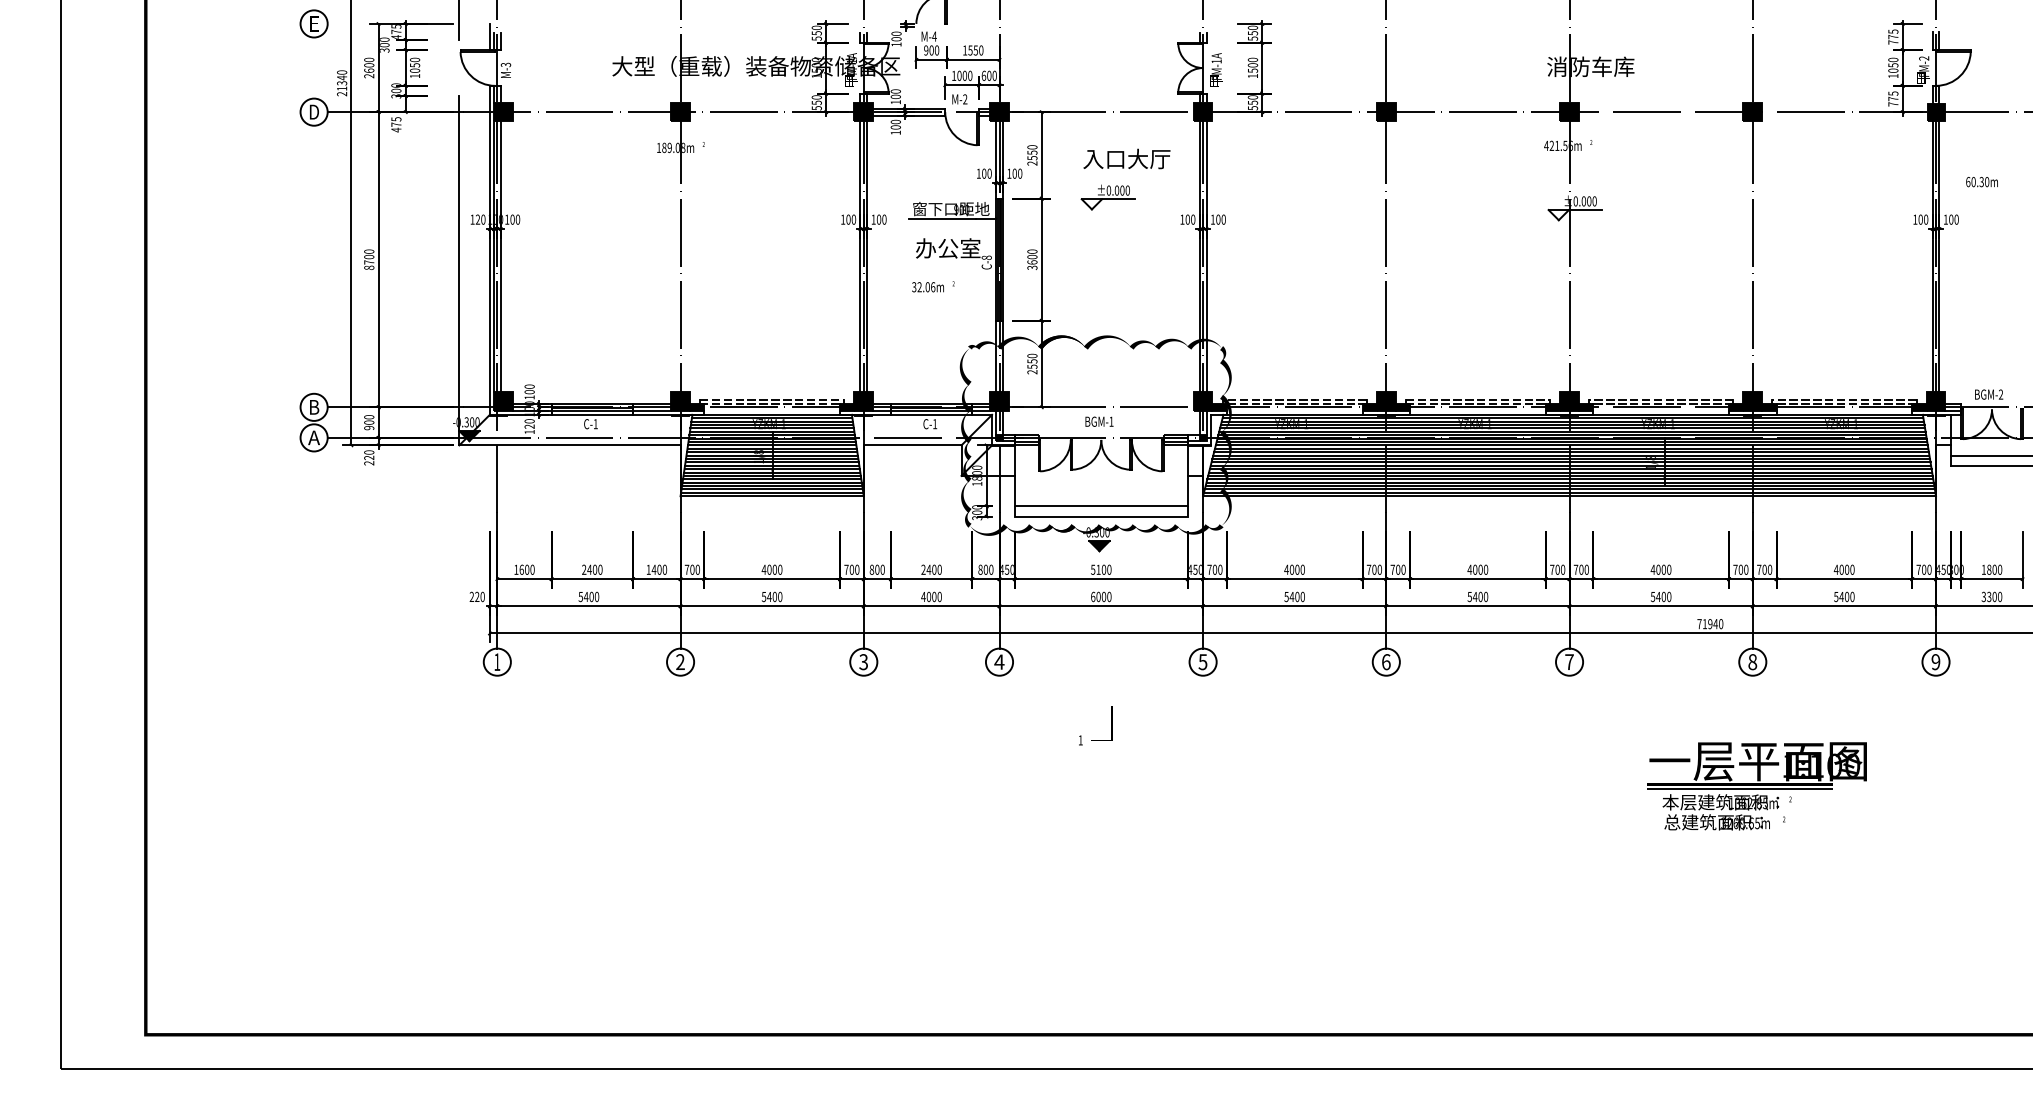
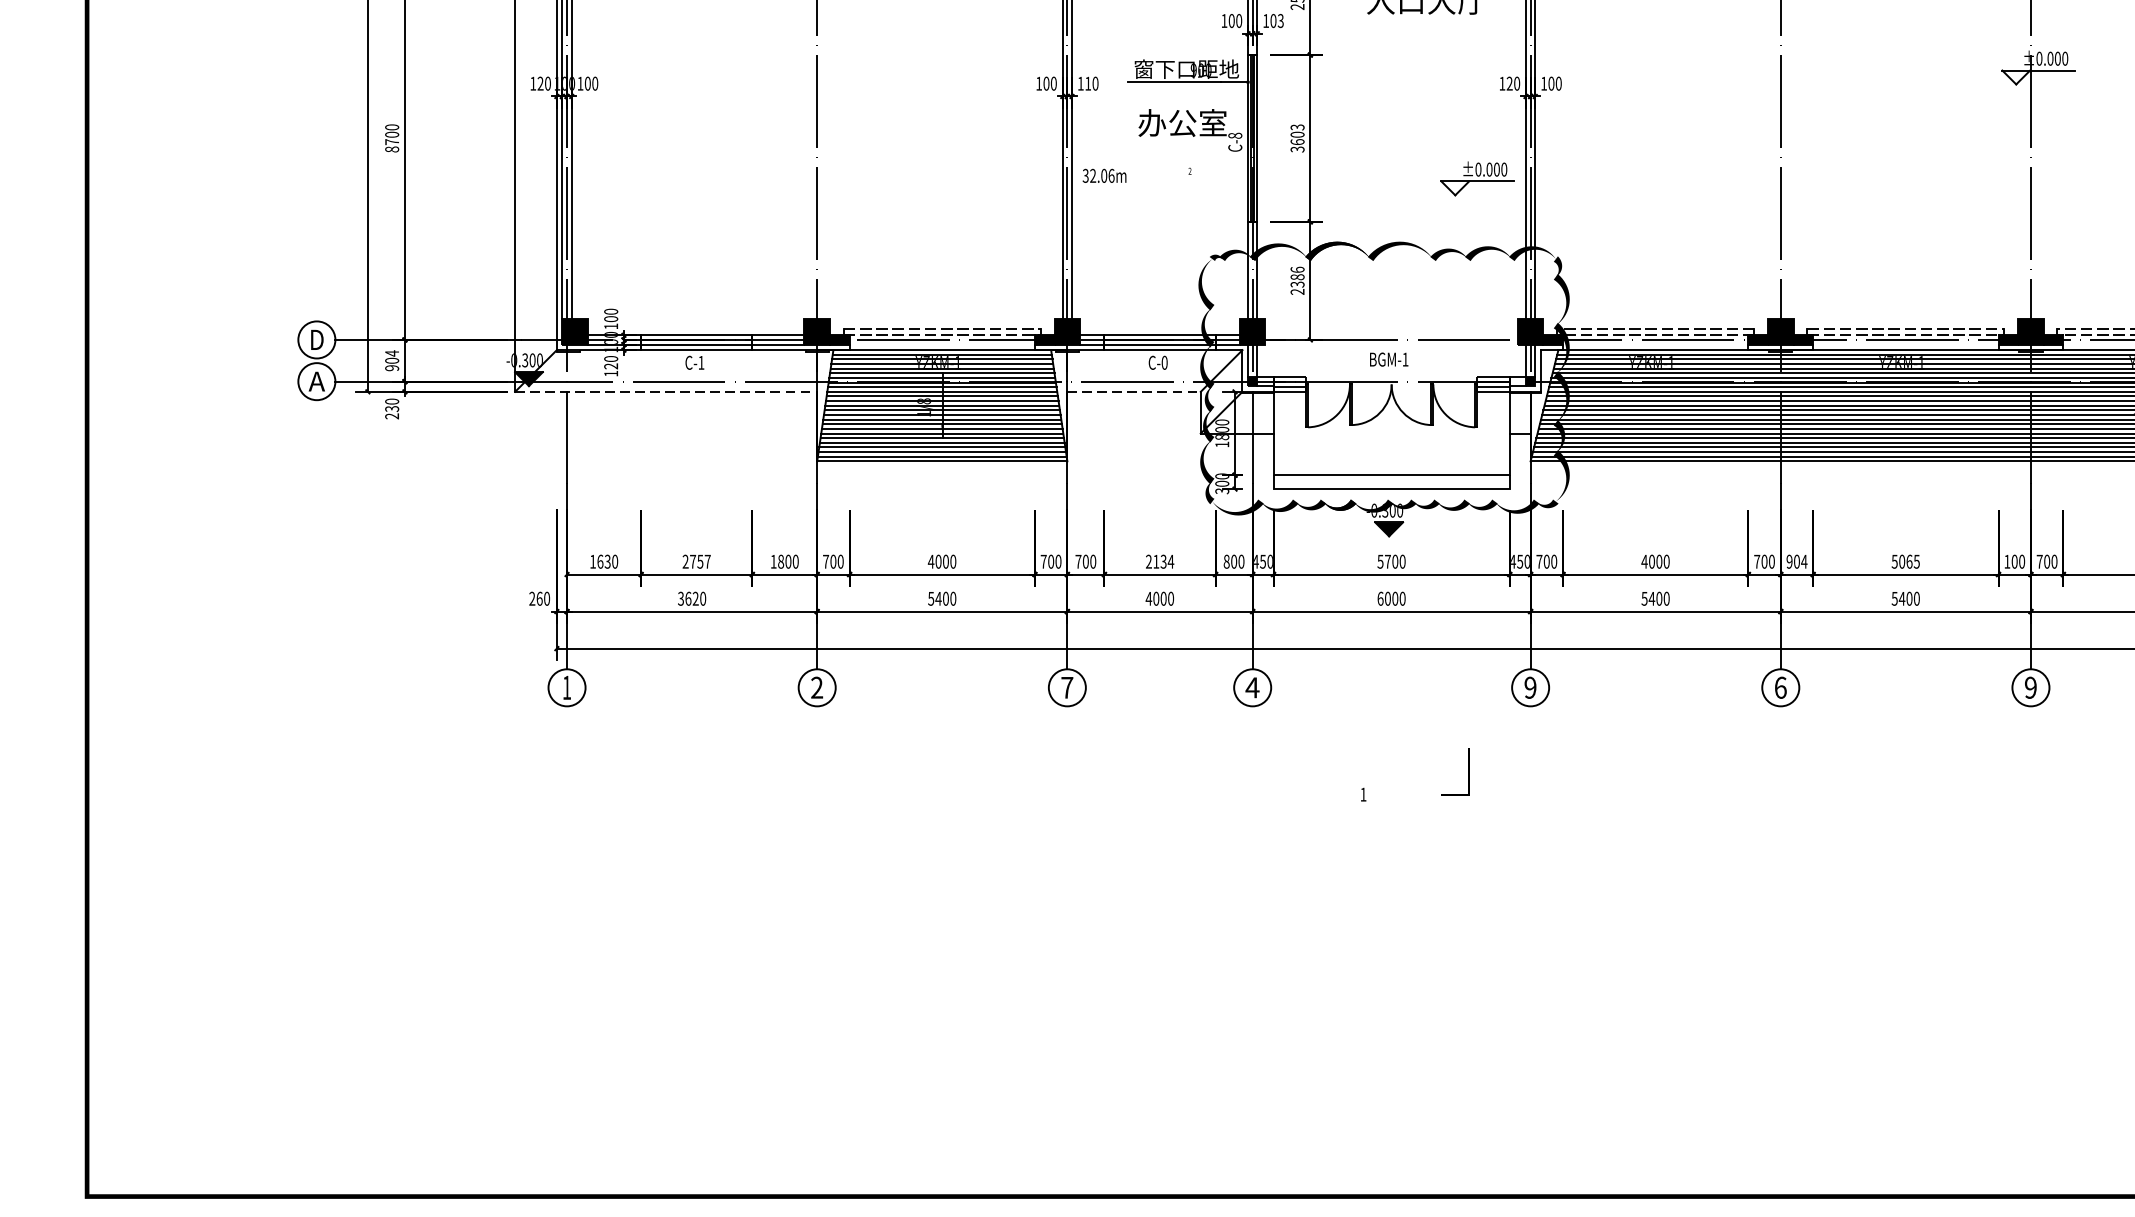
text: (1020, 173) -> (1281, 20), 100 -> 103
part: (1107, 197) -> (1476, 179), moved
text: (878, 219) -> (1087, 83), 100 -> 110
text: (1187, 219) -> (1509, 83), 100 -> 120
text: (1032, 251) -> (1297, 127), 3600 -> 3603
text: (927, 287) -> (1103, 176), moved
text: (1032, 360) -> (1297, 275), 2550 -> 2386
text: (315, 407) -> (318, 340), B -> D
text: (369, 417) -> (392, 353), 900 -> 904
text: (935, 424) -> (1165, 363), C-1 -> C-0
line: (569, 445) -> (665, 392), solid -> dashed
line: (912, 445) -> (1133, 392), solid -> dashed
text: (369, 457) -> (392, 408), 220 -> 230
text: (527, 569) -> (608, 561), 1600 -> 1630
text: (594, 569) -> (699, 561), 2400 -> 2757
text: (653, 569) -> (780, 561), 1400 -> 1800
text: (871, 569) -> (1077, 561), 800 -> 700
text: (934, 569) -> (1163, 561), 2400 -> 2134
text: (1098, 569) -> (1387, 561), 5100 -> 5700
text: (1397, 569) -> (1796, 561), 700 -> 904
text: (1477, 569) -> (1905, 561), 4000 -> 5065
text: (1552, 569) -> (2007, 561), 700 -> 100
text: (477, 596) -> (539, 598), 220 -> 260
text: (586, 596) -> (688, 598), 5400 -> 3620
text: (863, 662) -> (1066, 688), 3 -> 7
text: (1202, 662) -> (1529, 688), 5 -> 9
text: (1569, 662) -> (2030, 688), 7 -> 9
line: (1111, 723) -> (1468, 771), moved

